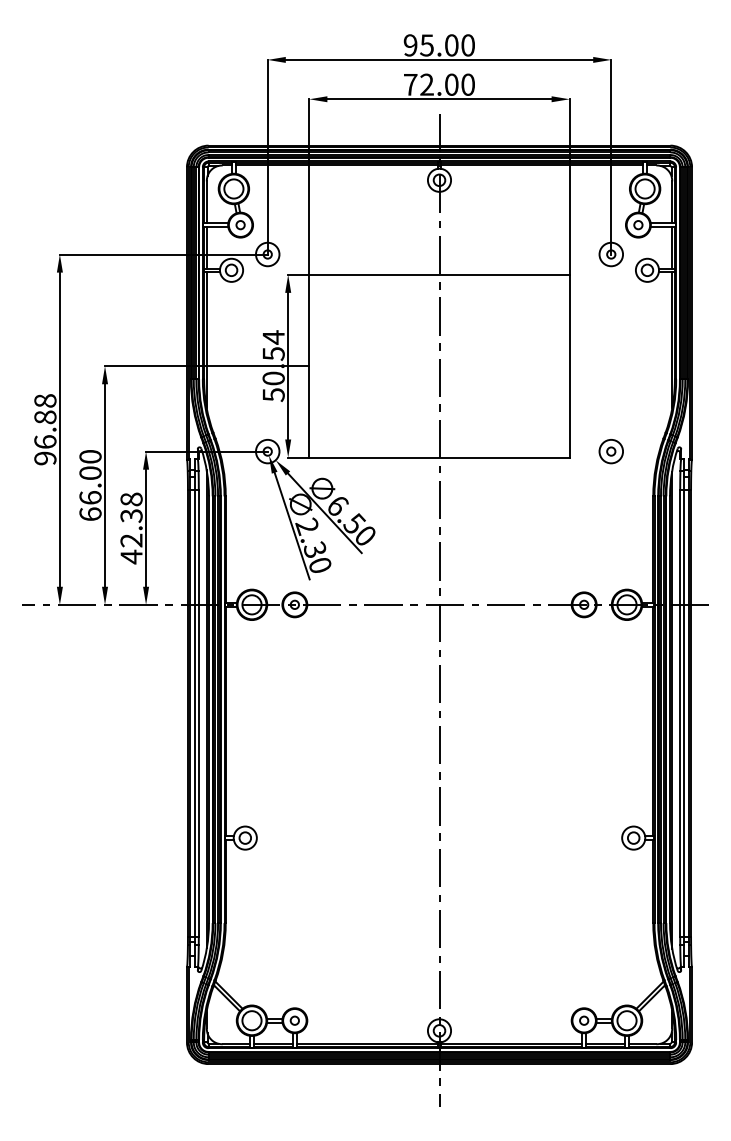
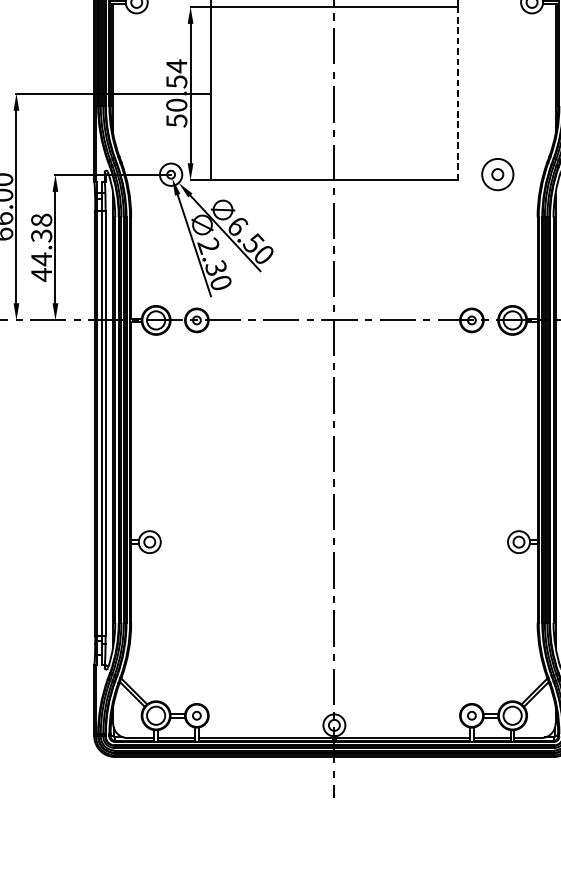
line: (569, 365) -> (457, 92), solid -> dashed
part: (610, 451) -> (496, 174), size x1.4
text: (131, 540) -> (41, 259), 42.38 -> 44.38

